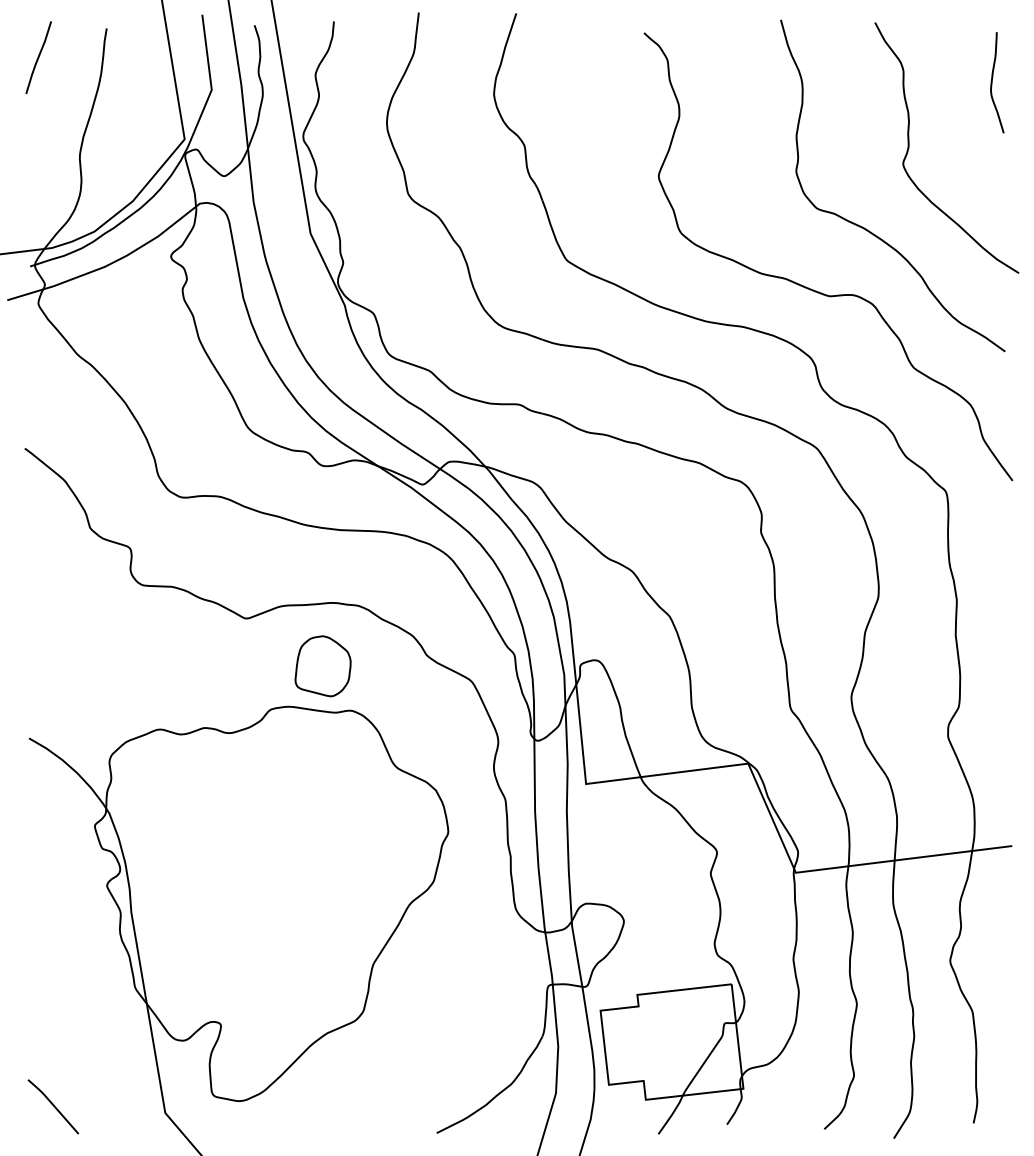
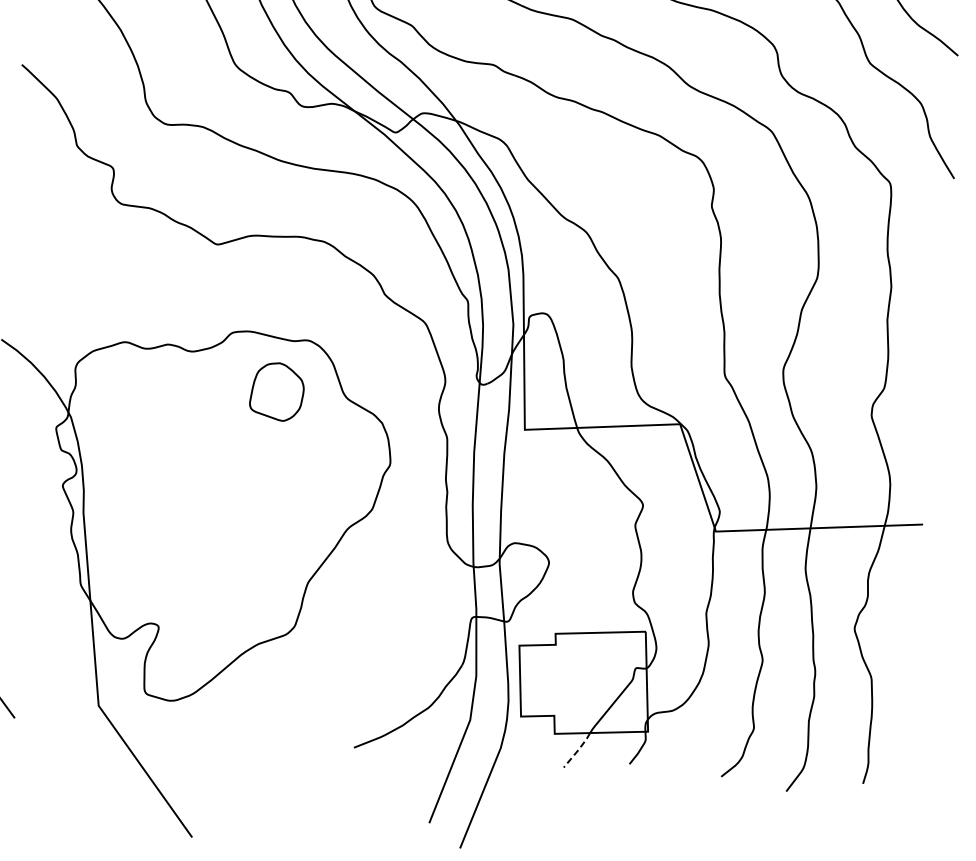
part: (322, 666) -> (276, 391), moved
line: (672, 1114) -> (578, 750), solid -> dashed

